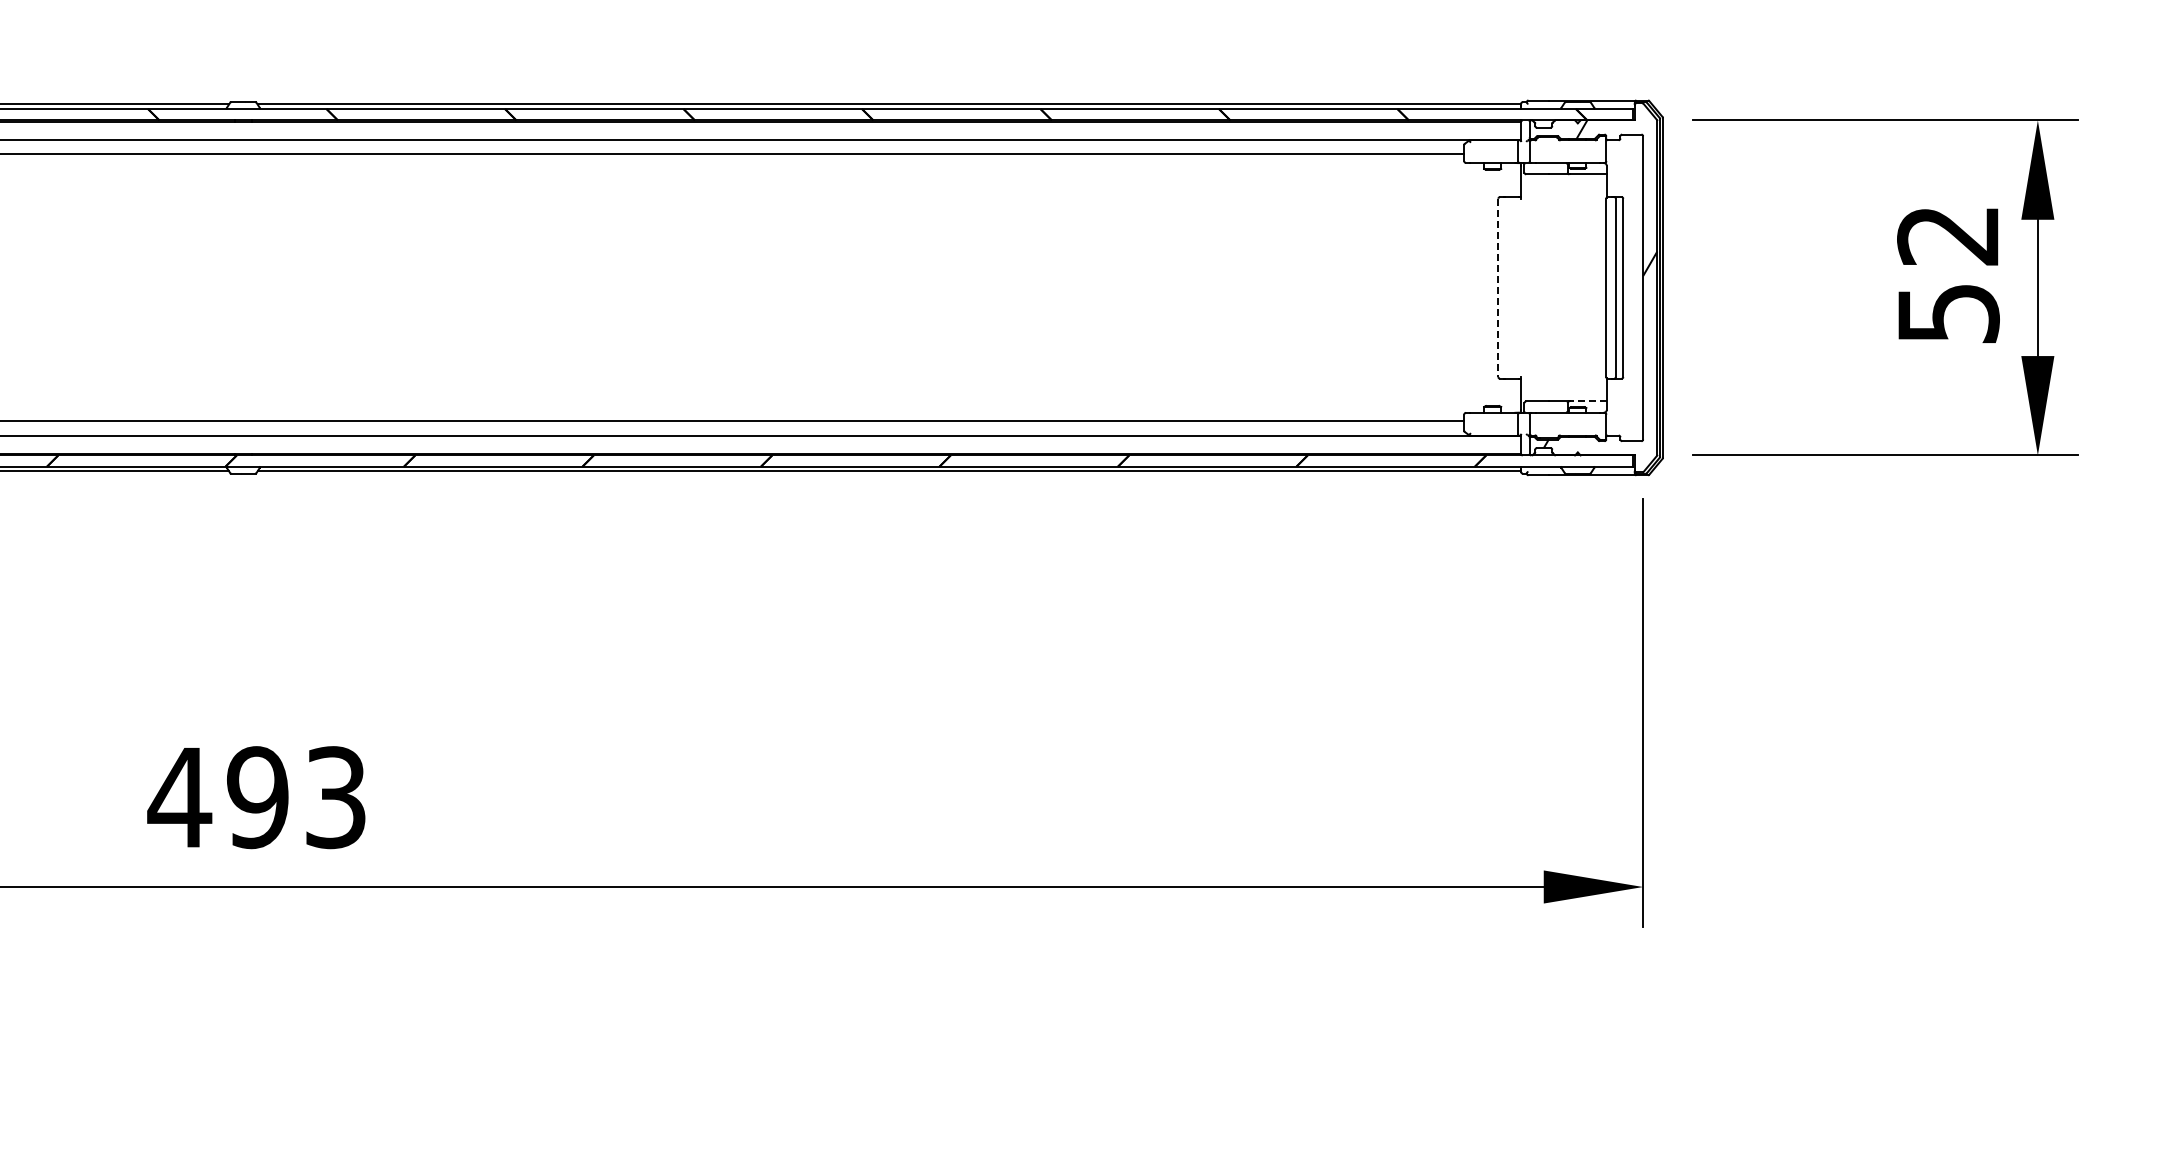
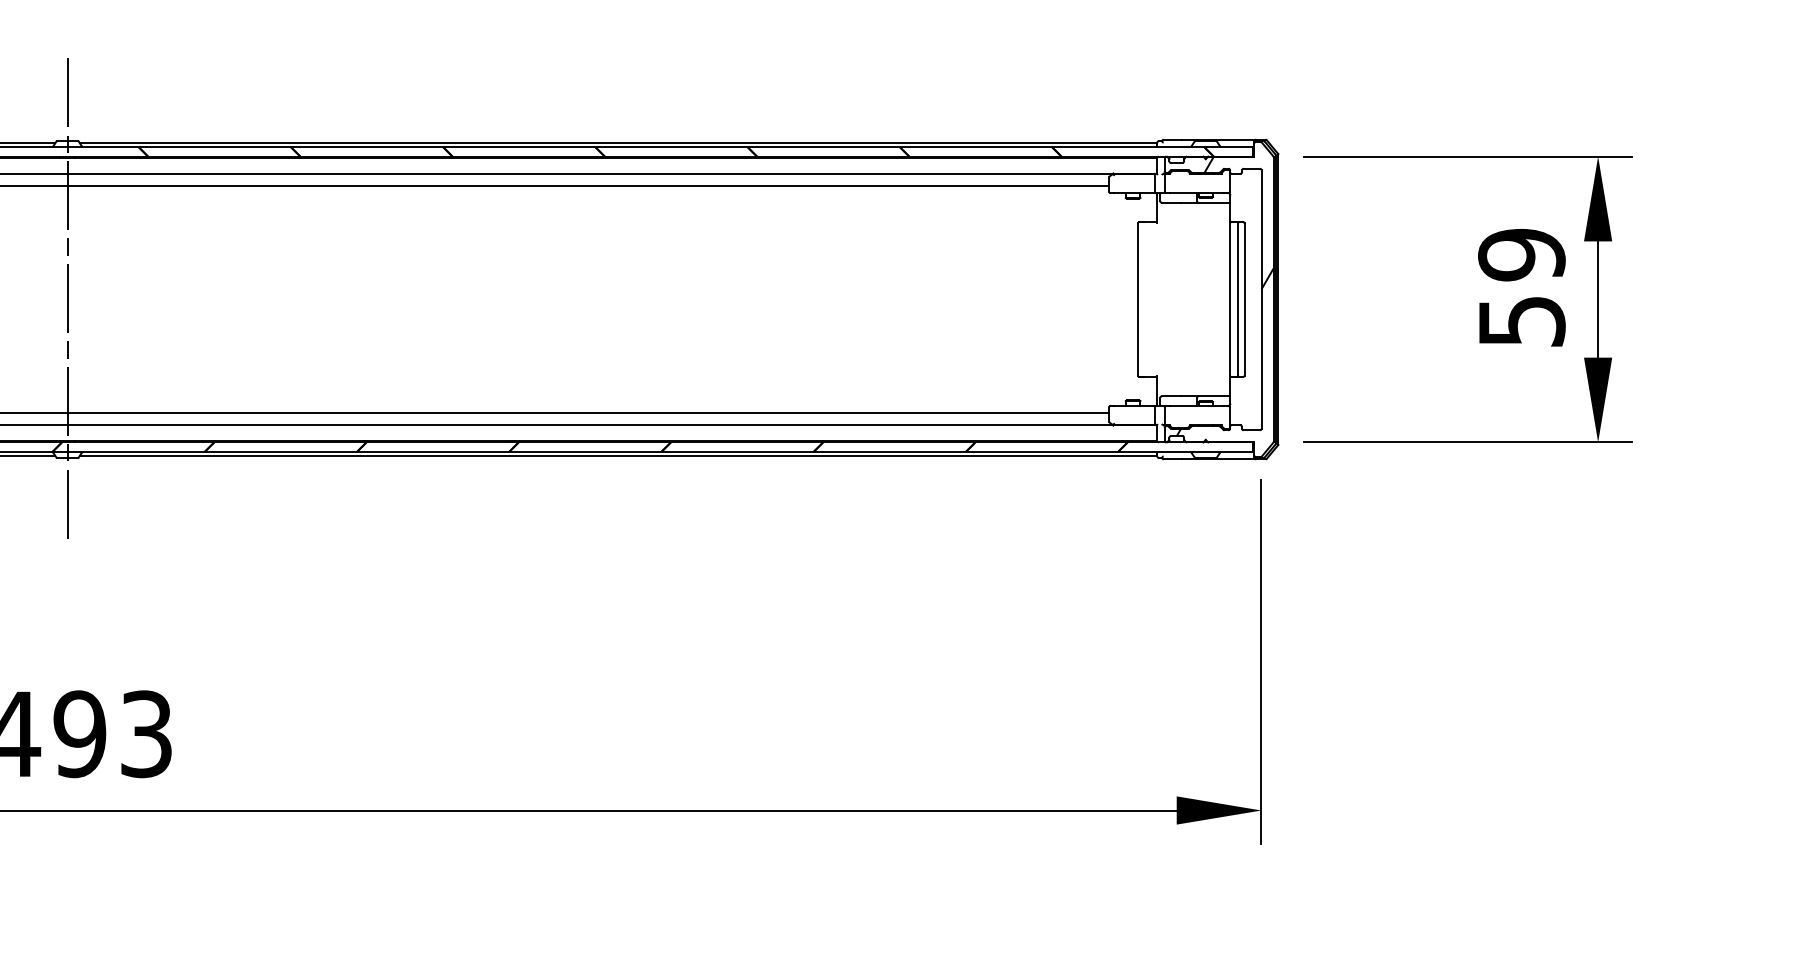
text: (1948, 235) -> (1521, 254), 52 -> 59
line: (243, 287) -> (67, 299), added
line: (1498, 288) -> (1138, 300), dashed -> solid
line: (1588, 401) -> (1214, 396), dashed -> solid

